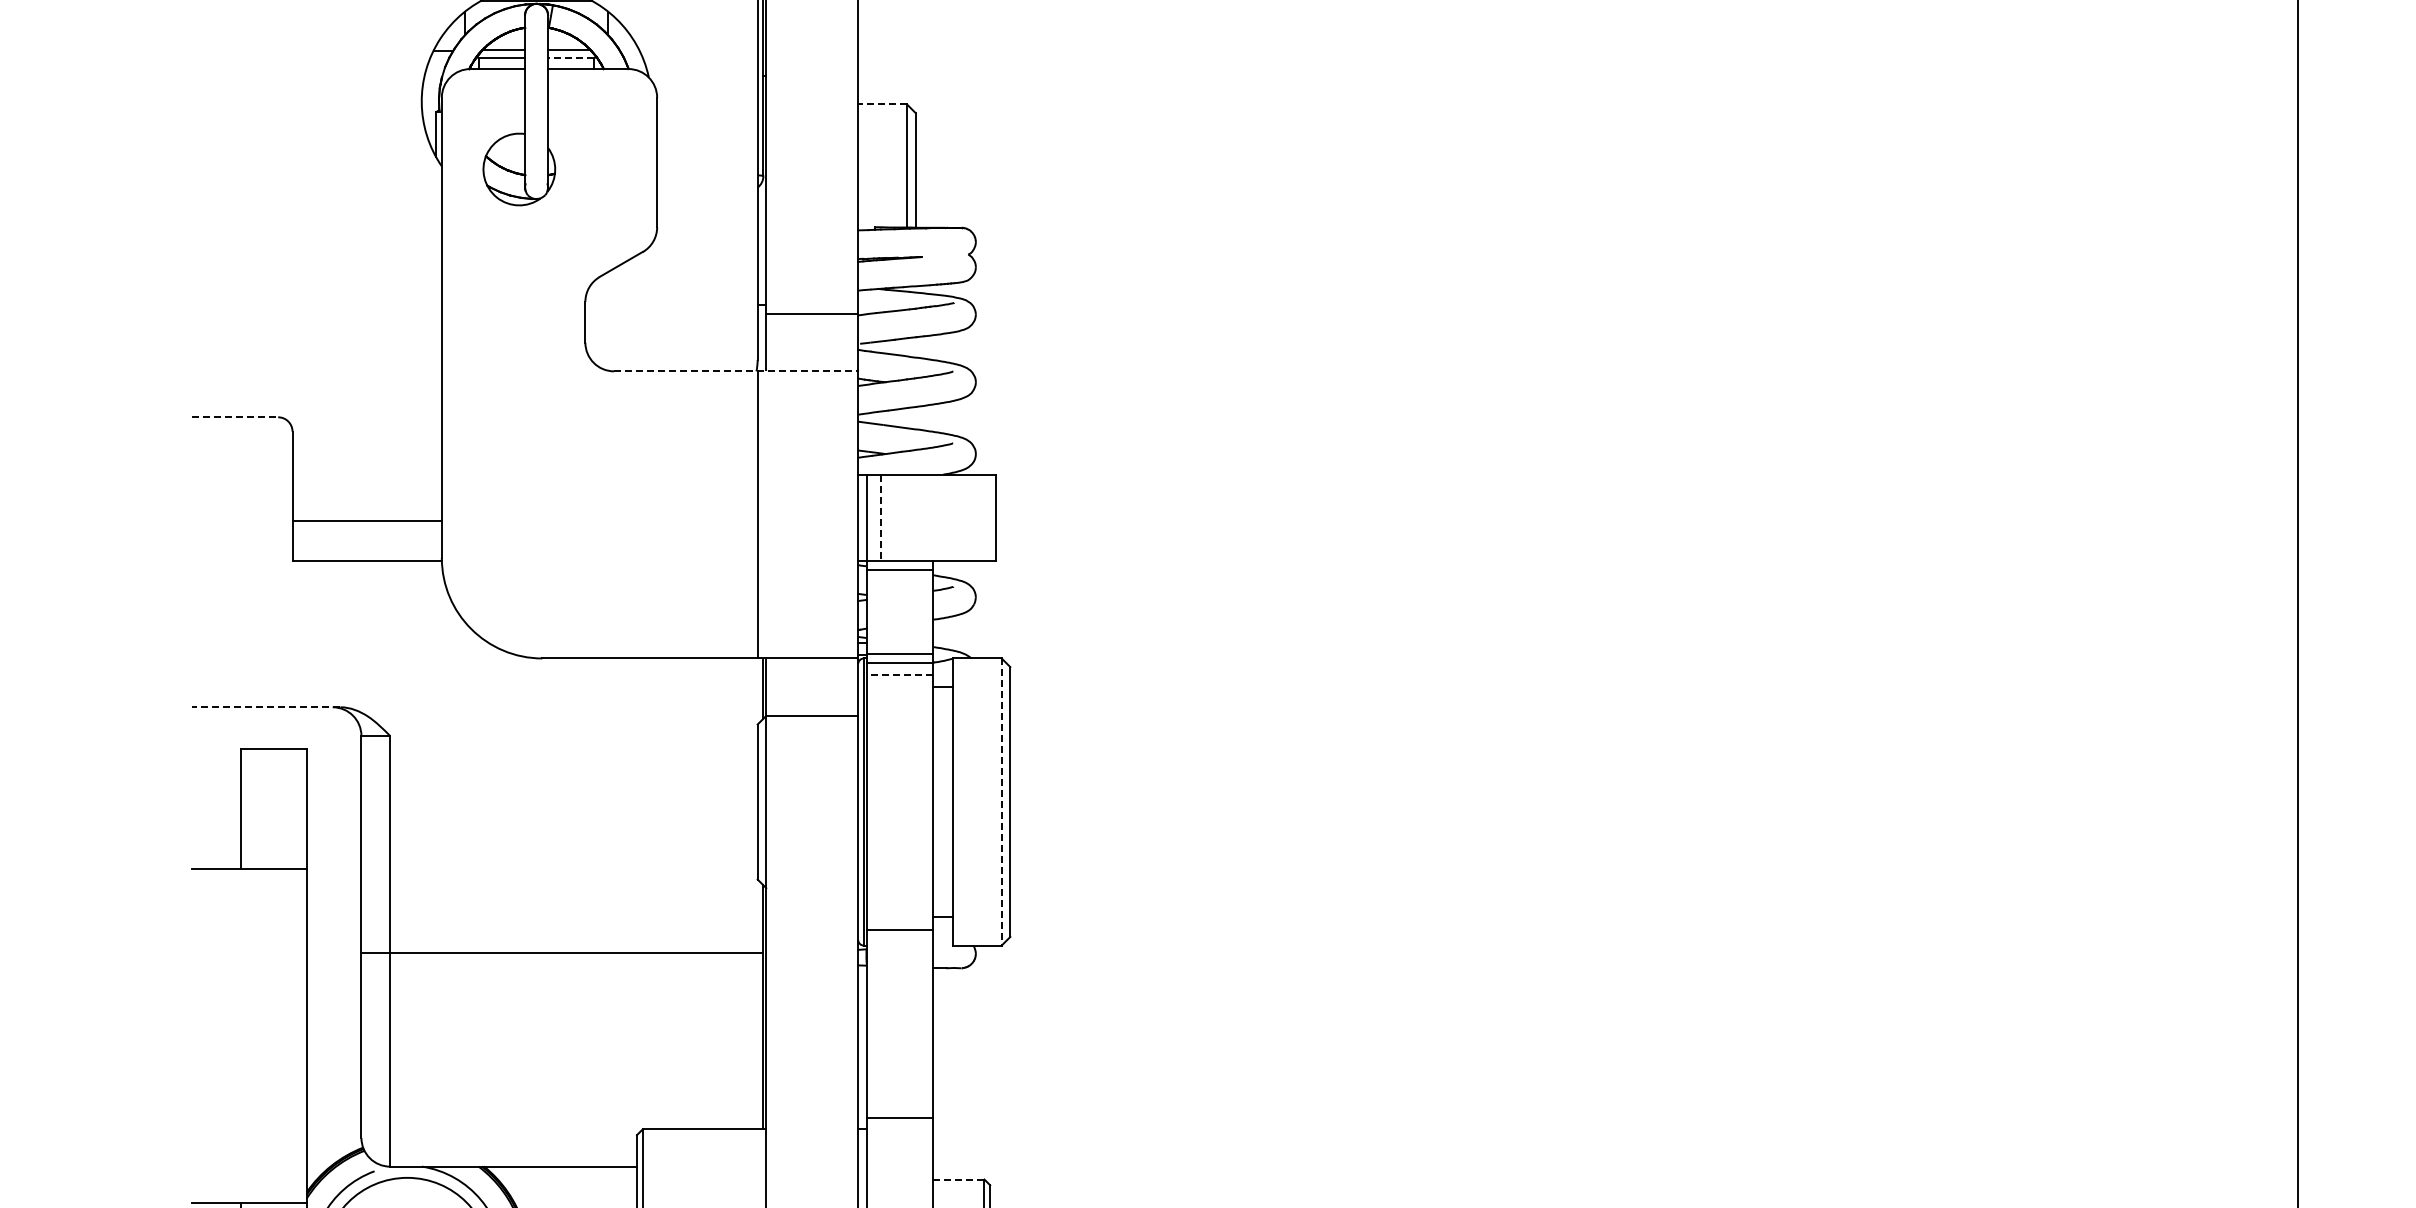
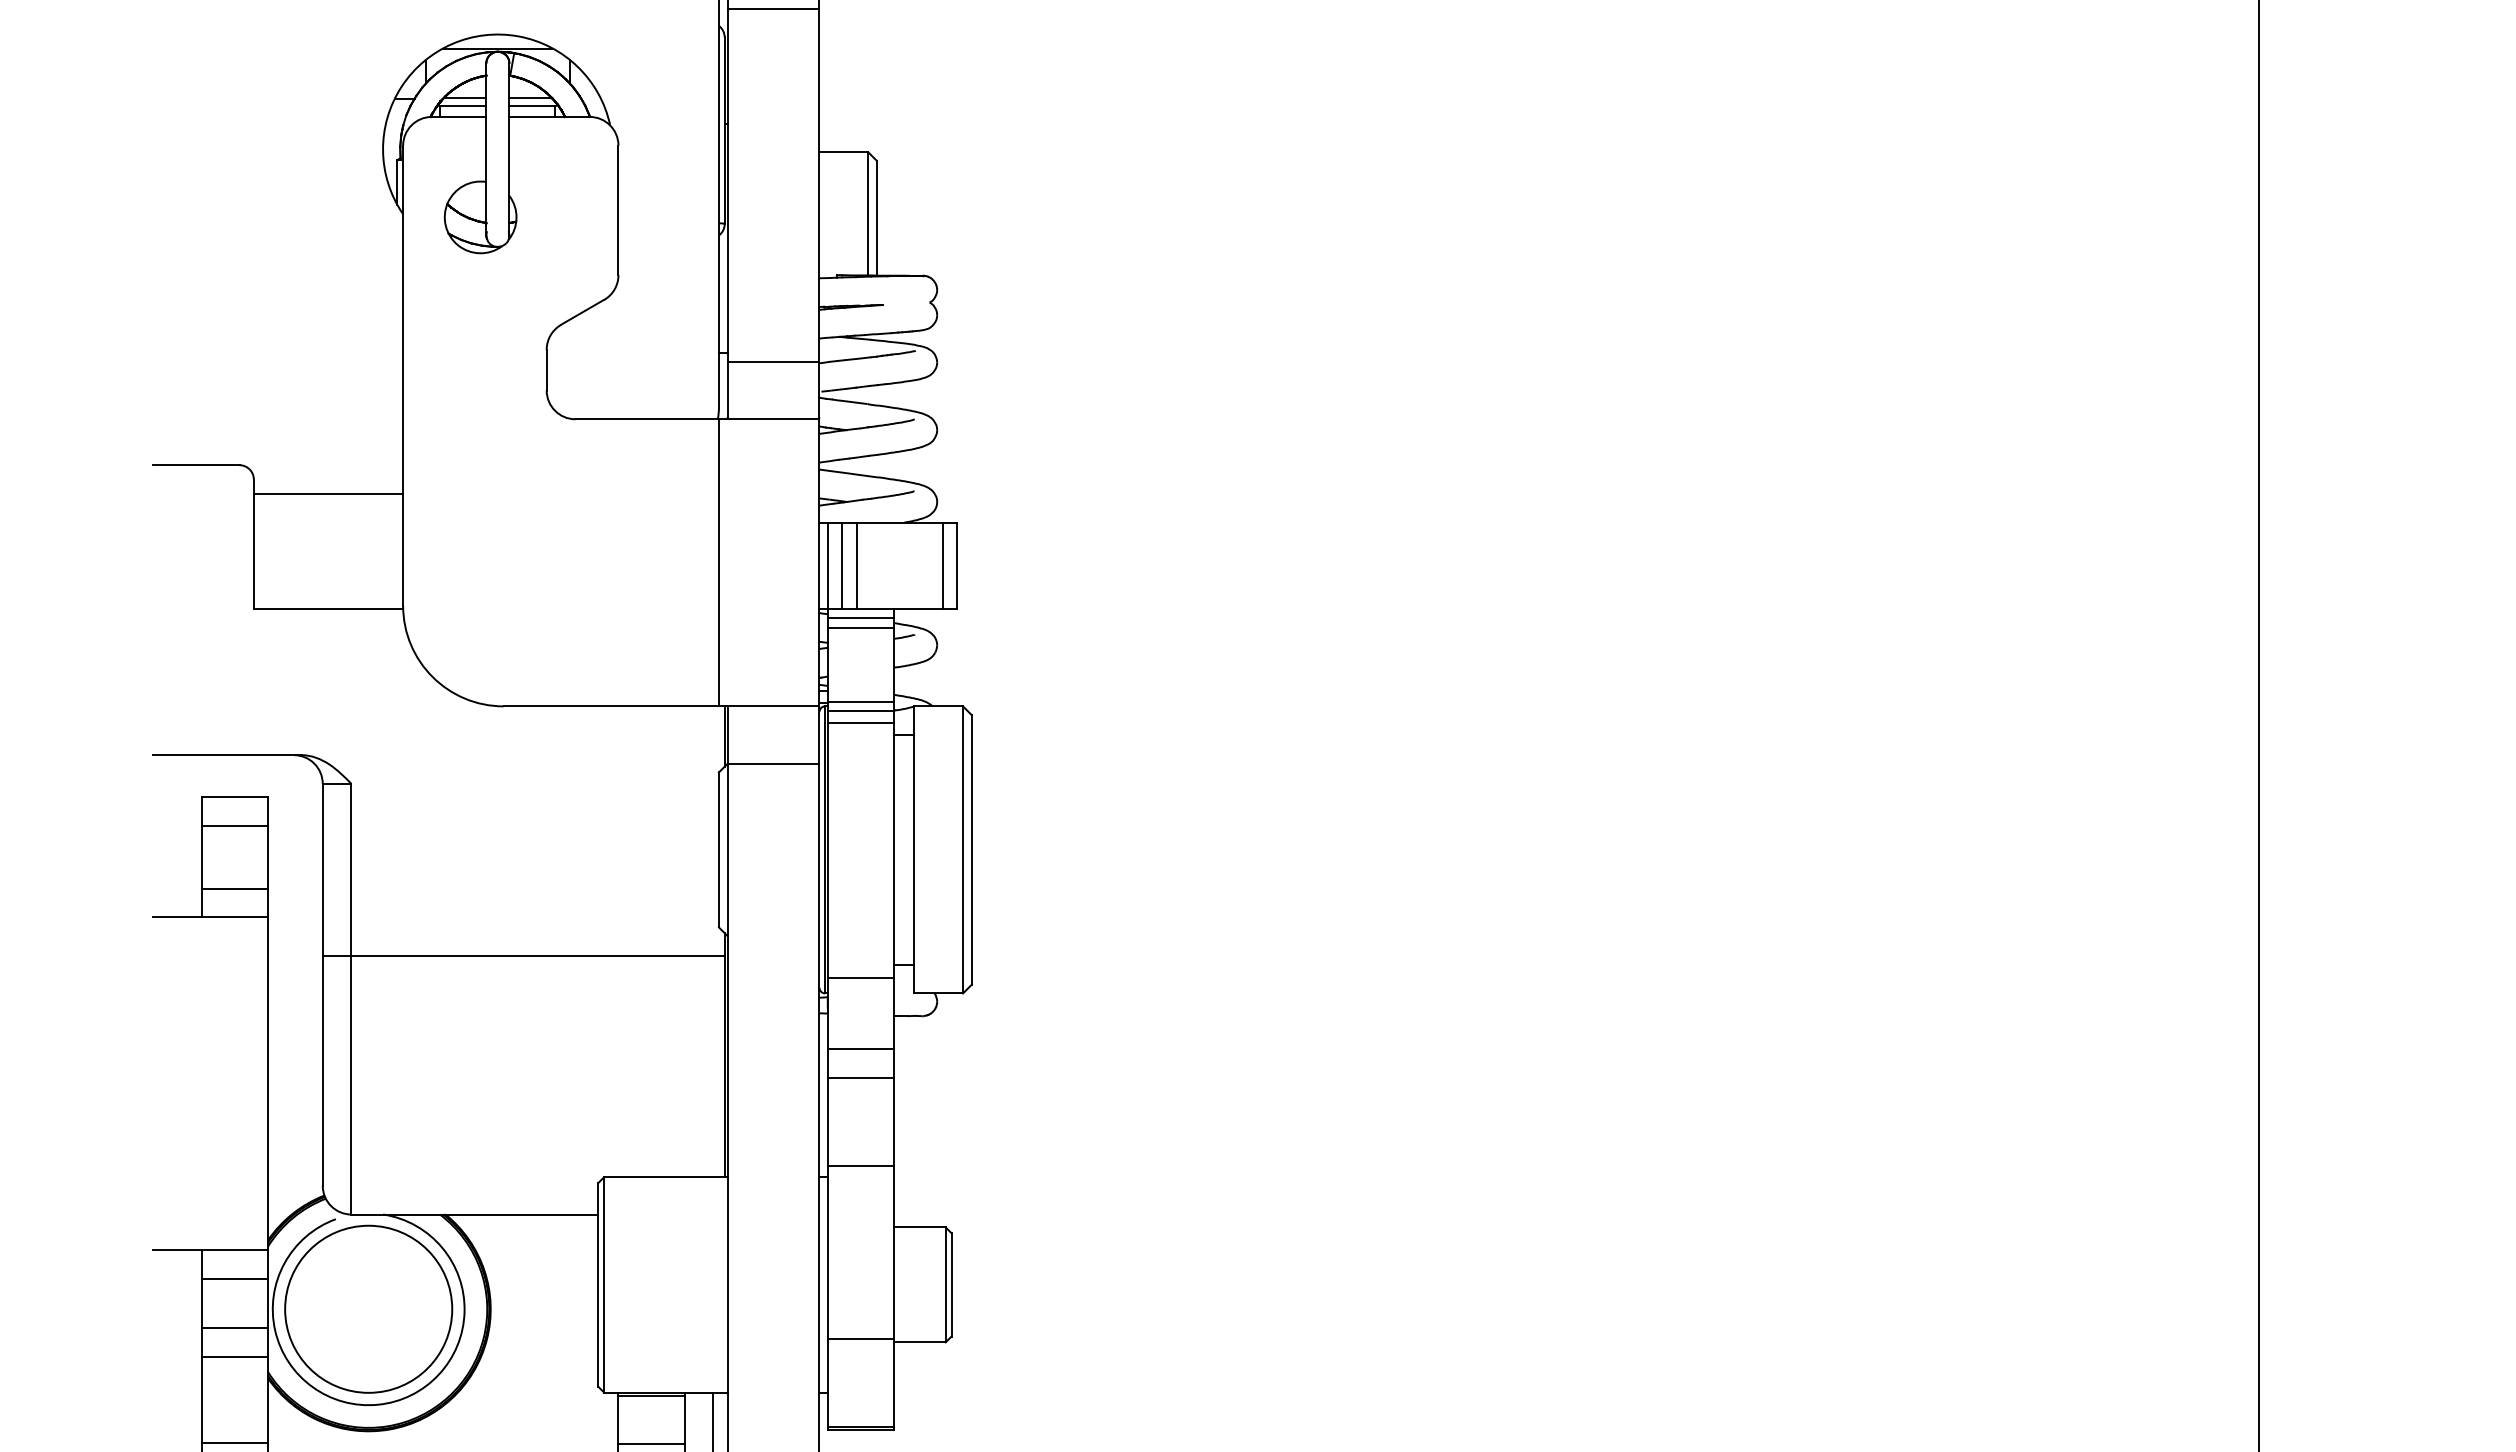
line: (571, 58) -> (532, 106), dashed -> solid
line: (882, 104) -> (843, 152), dashed -> solid
line: (736, 371) -> (697, 419), dashed -> solid
line: (235, 417) -> (196, 465), dashed -> solid
line: (895, 517) -> (856, 565), added
line: (981, 517) -> (942, 565), added
line: (881, 518) -> (842, 566), dashed -> solid
line: (367, 520) -> (328, 493), moved
line: (900, 579) -> (861, 627), added
line: (899, 674) -> (860, 722), dashed -> solid
line: (266, 707) -> (227, 755), dashed -> solid
line: (274, 777) -> (235, 825), added
line: (1002, 801) -> (963, 849), dashed -> solid
line: (274, 840) -> (235, 888), added
line: (562, 953) -> (523, 956), moved
line: (900, 1000) -> (861, 1048), added
line: (900, 1029) -> (861, 1077), added
line: (958, 1179) -> (919, 1227), dashed -> solid

